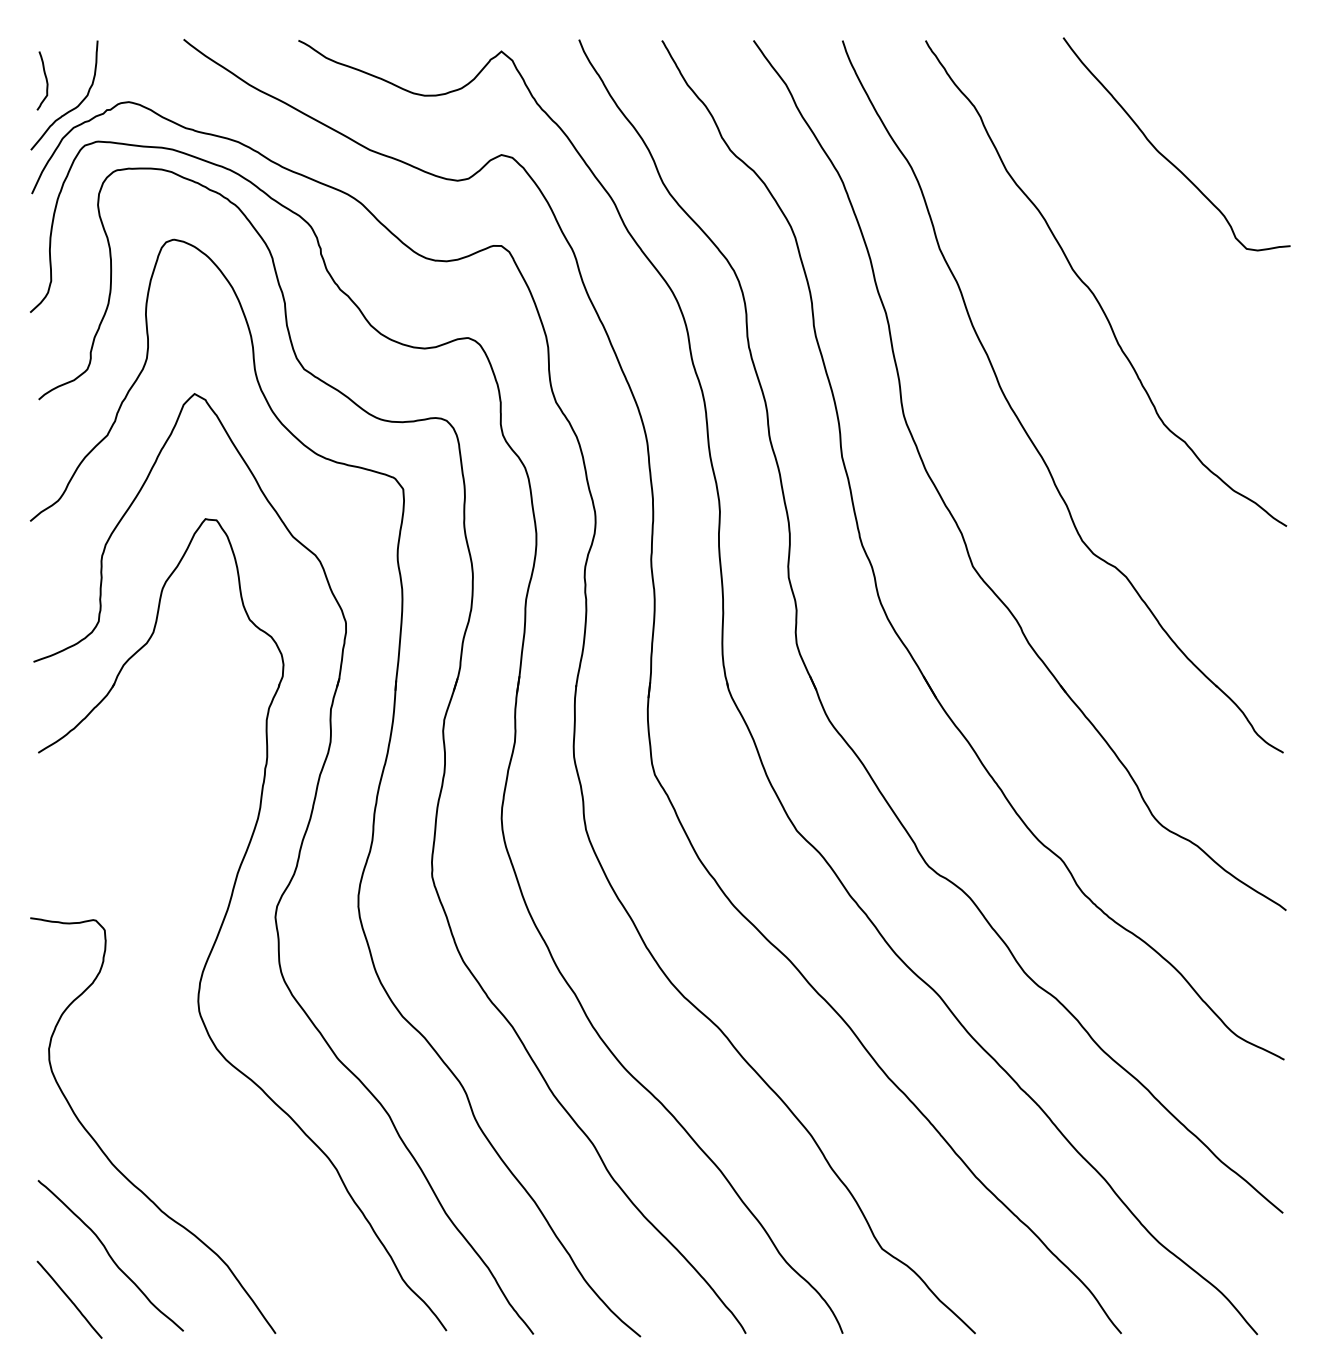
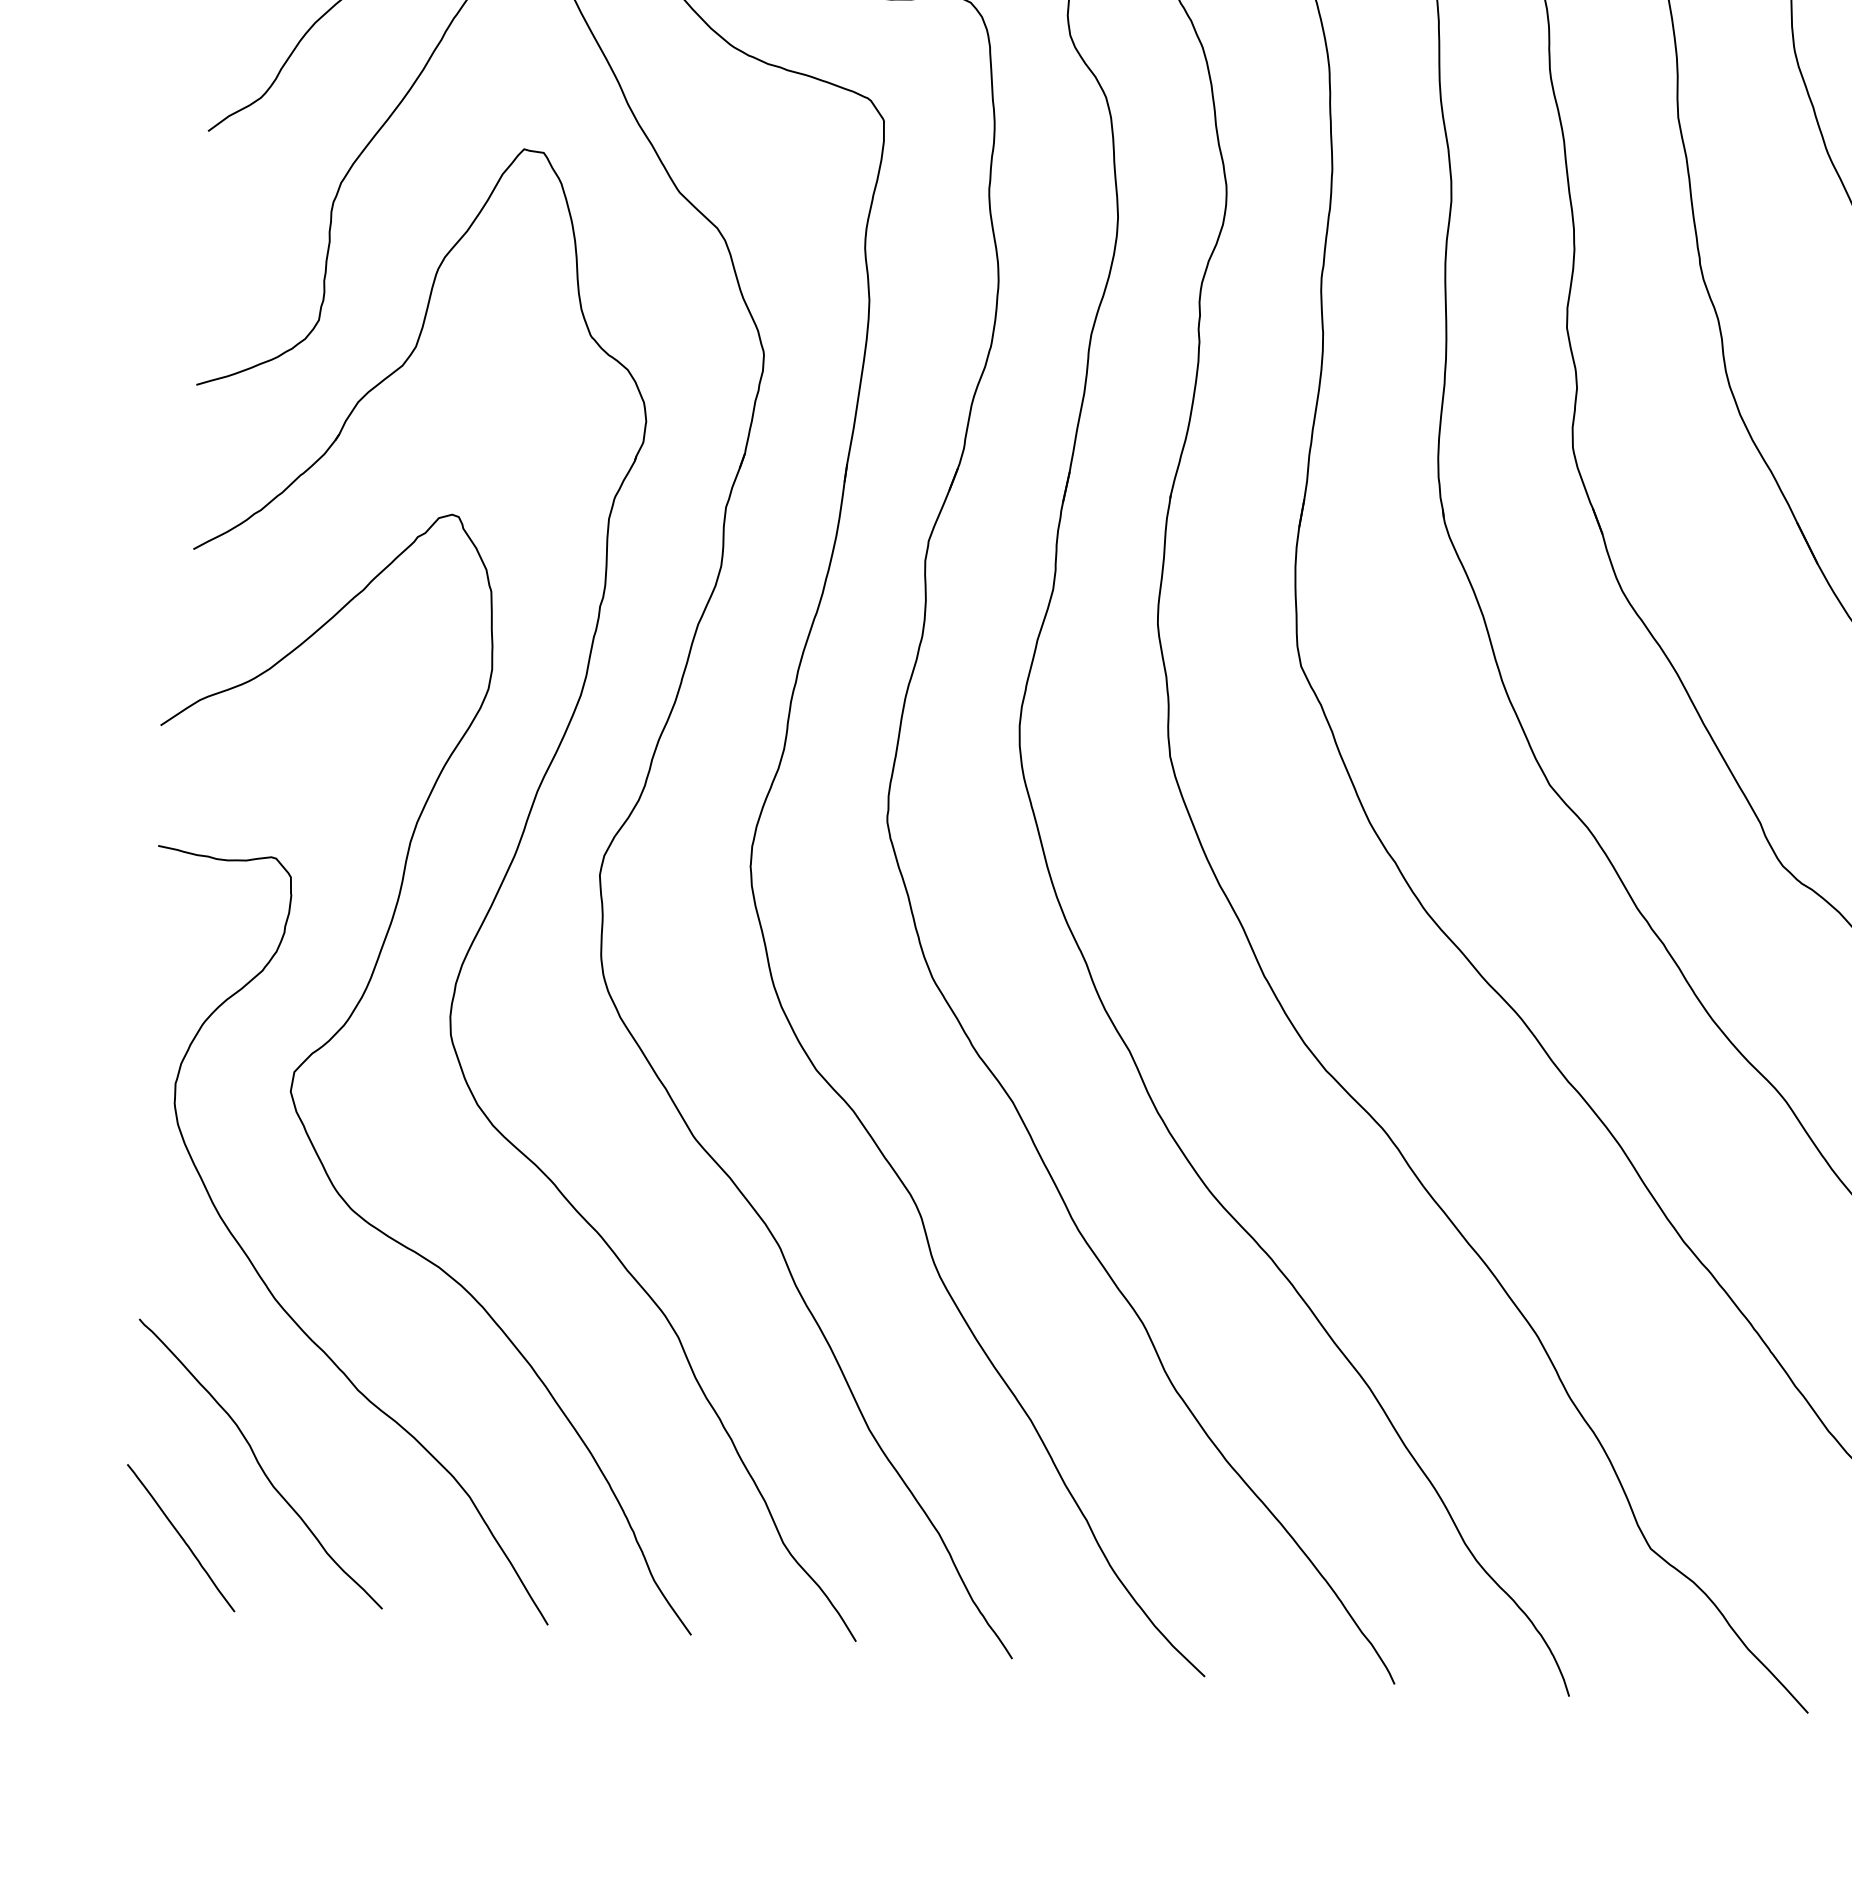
curve: (144, 1004) -> (353, 1015), added

